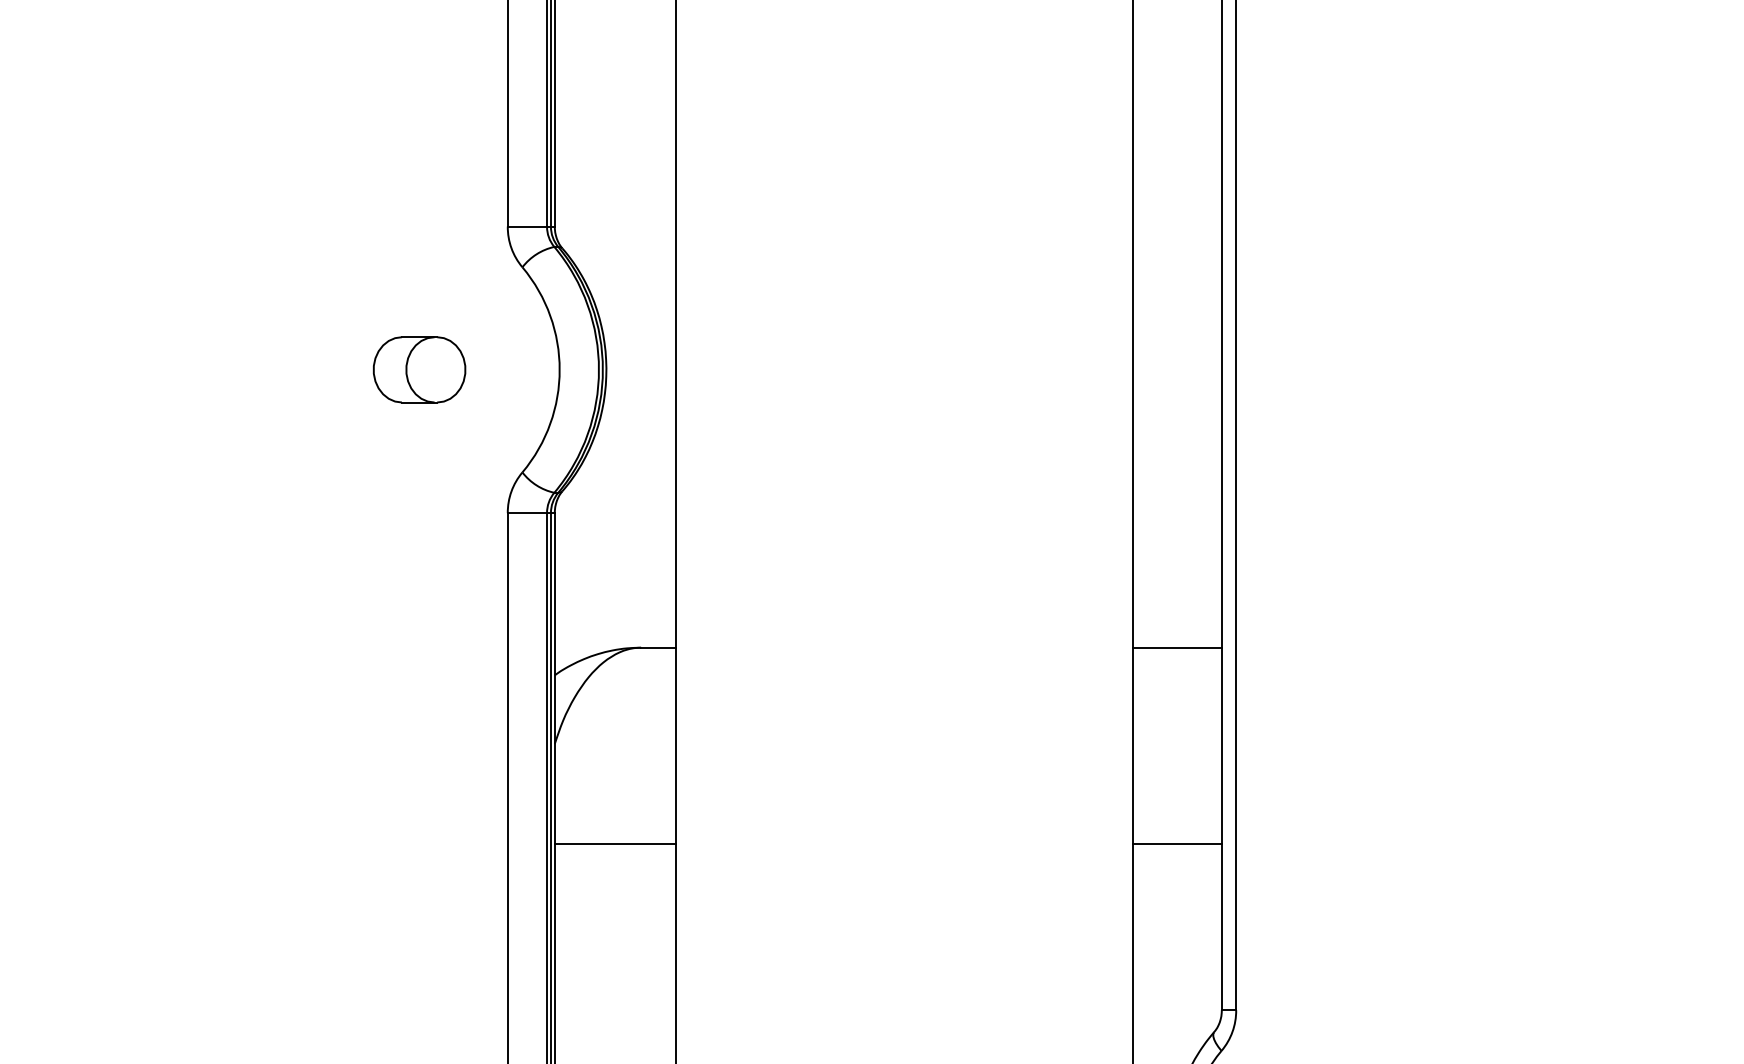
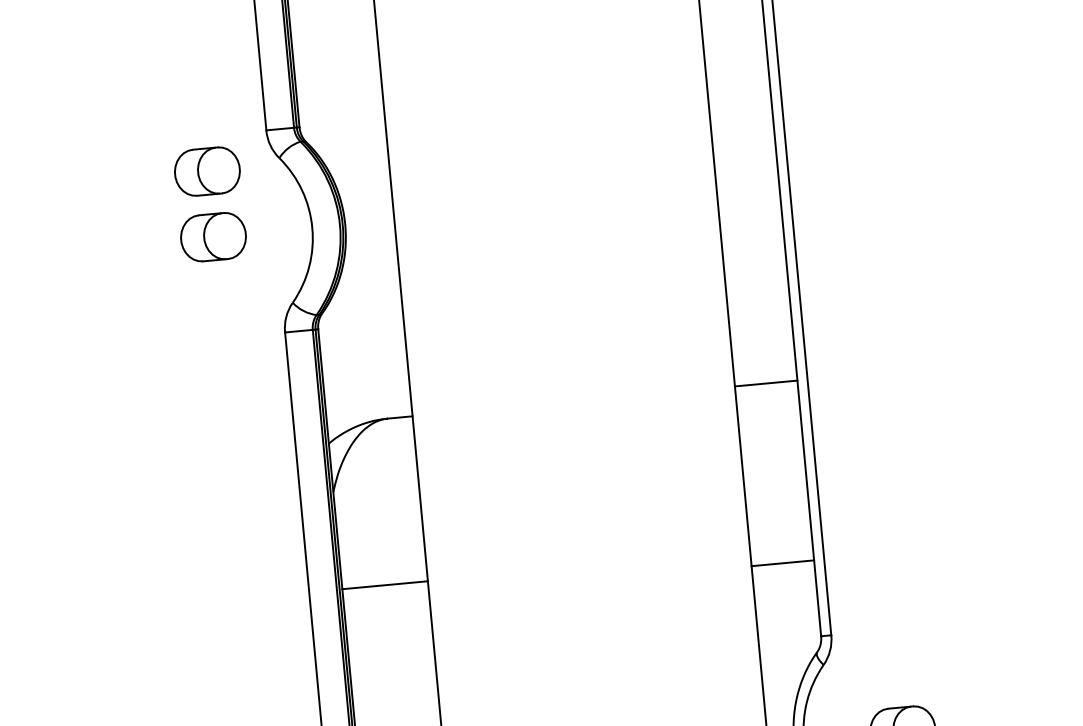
part: (419, 276) -> (207, 171), added
line: (615, 843) -> (385, 585), moved
line: (1177, 843) -> (782, 563), moved

